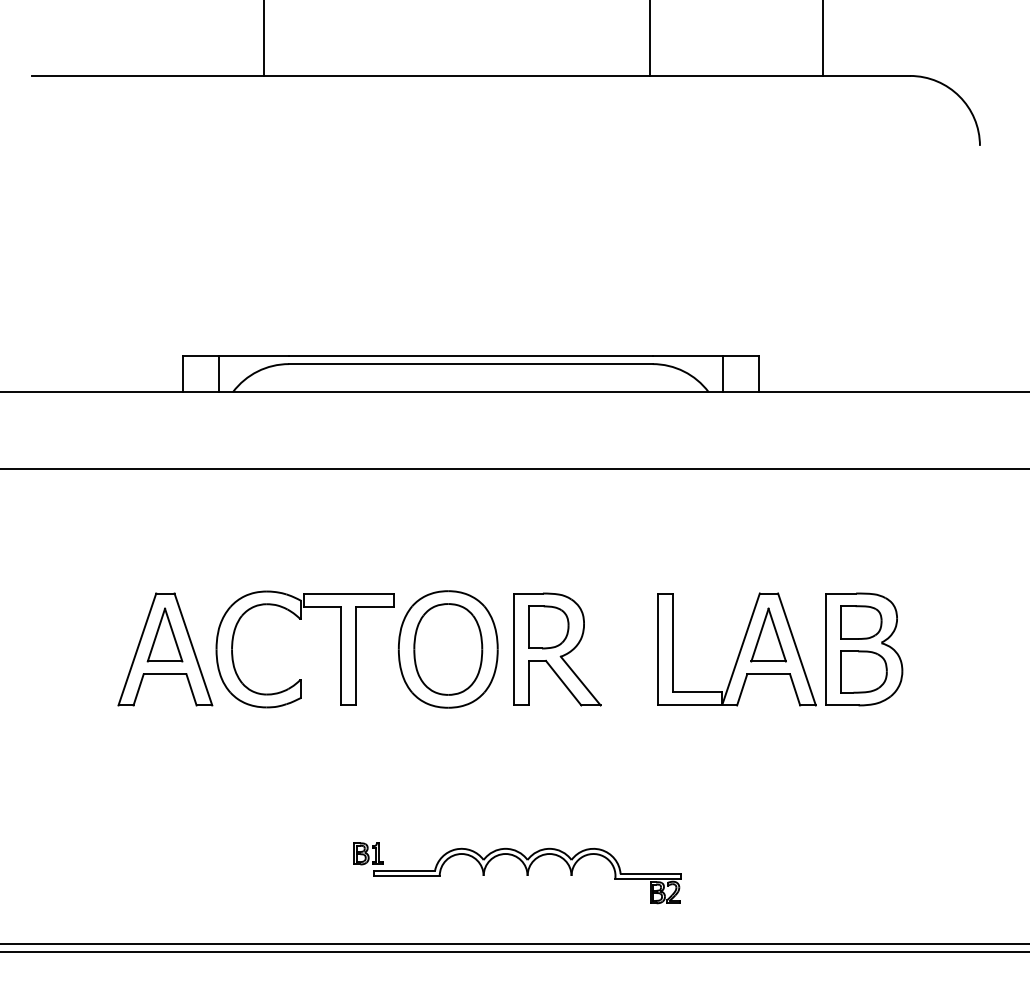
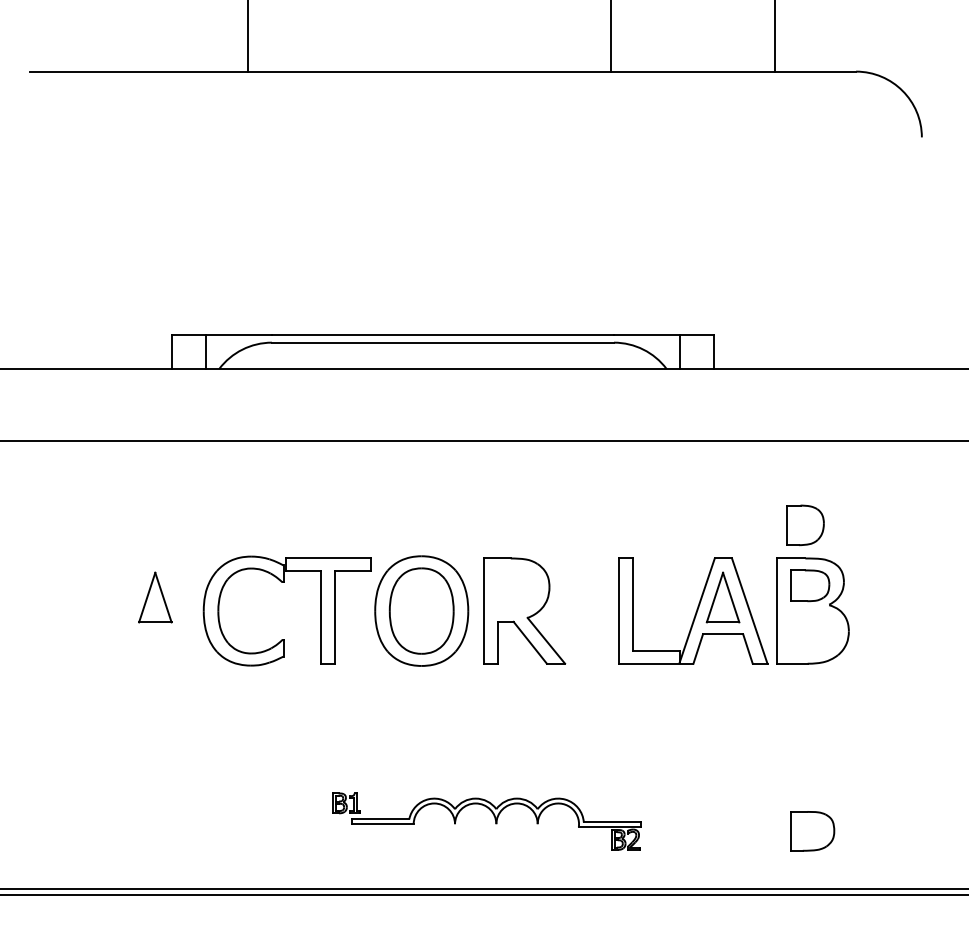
part: (549, 627) -> (805, 525), moved
part: (165, 648) -> (155, 610), removed
part: (863, 672) -> (812, 831), moved

